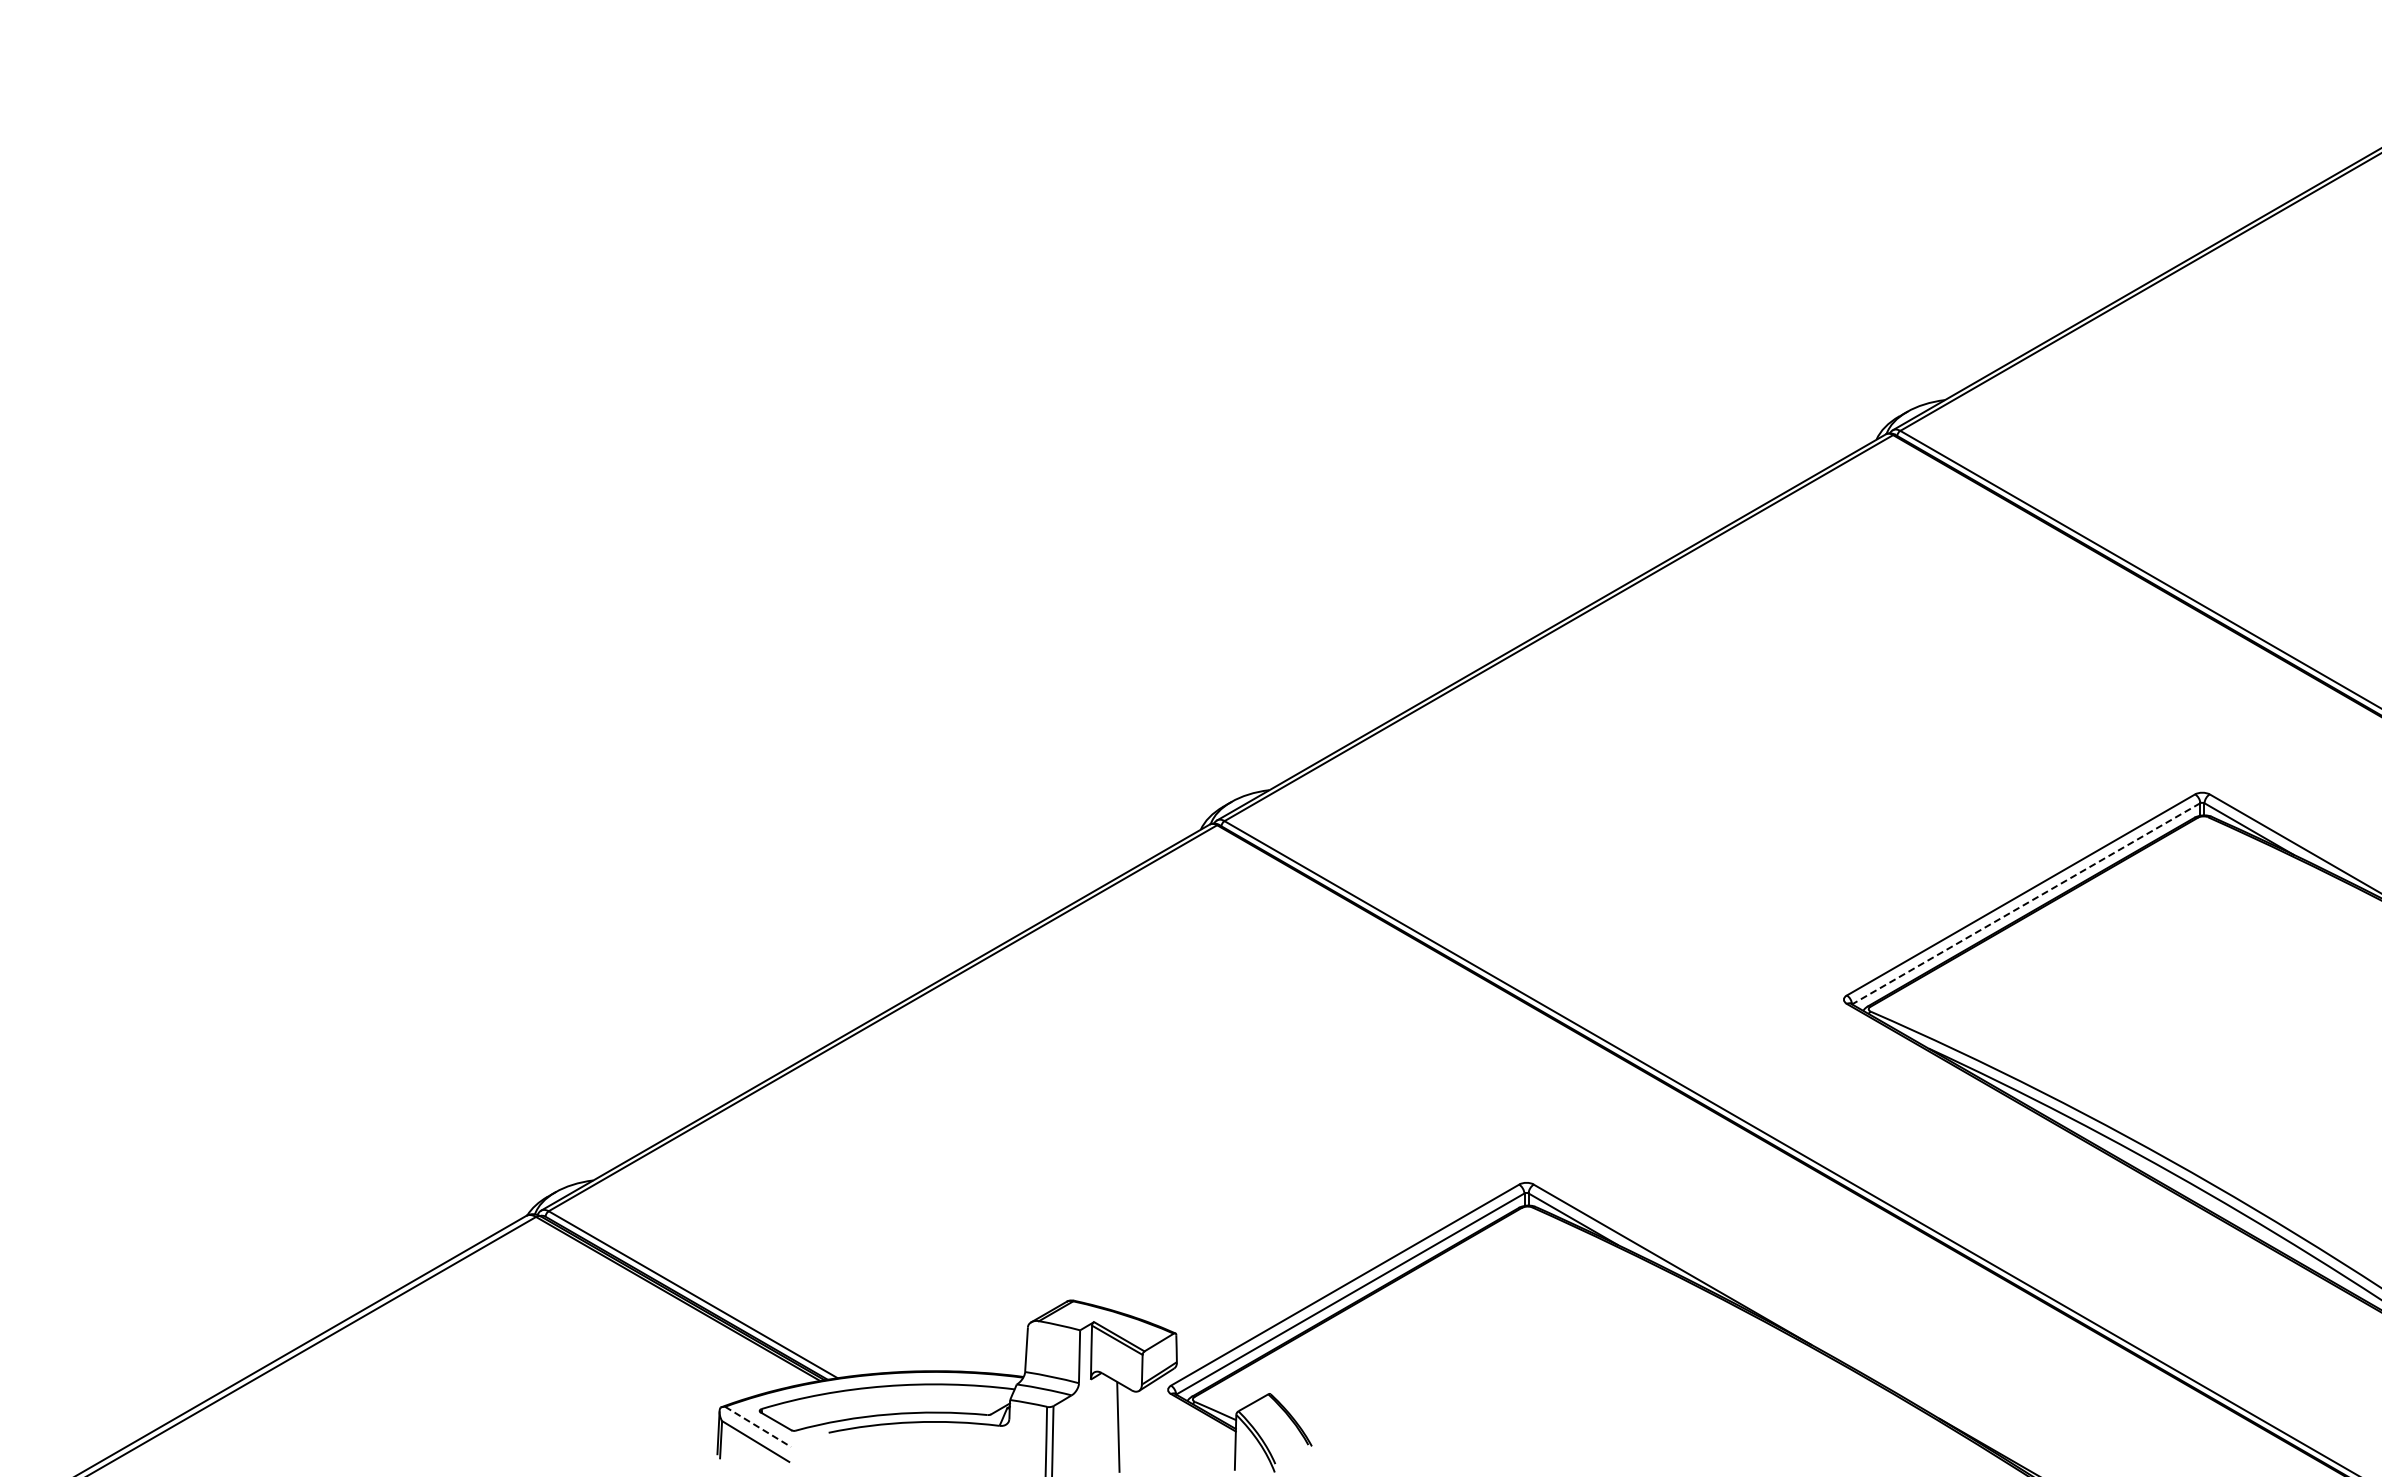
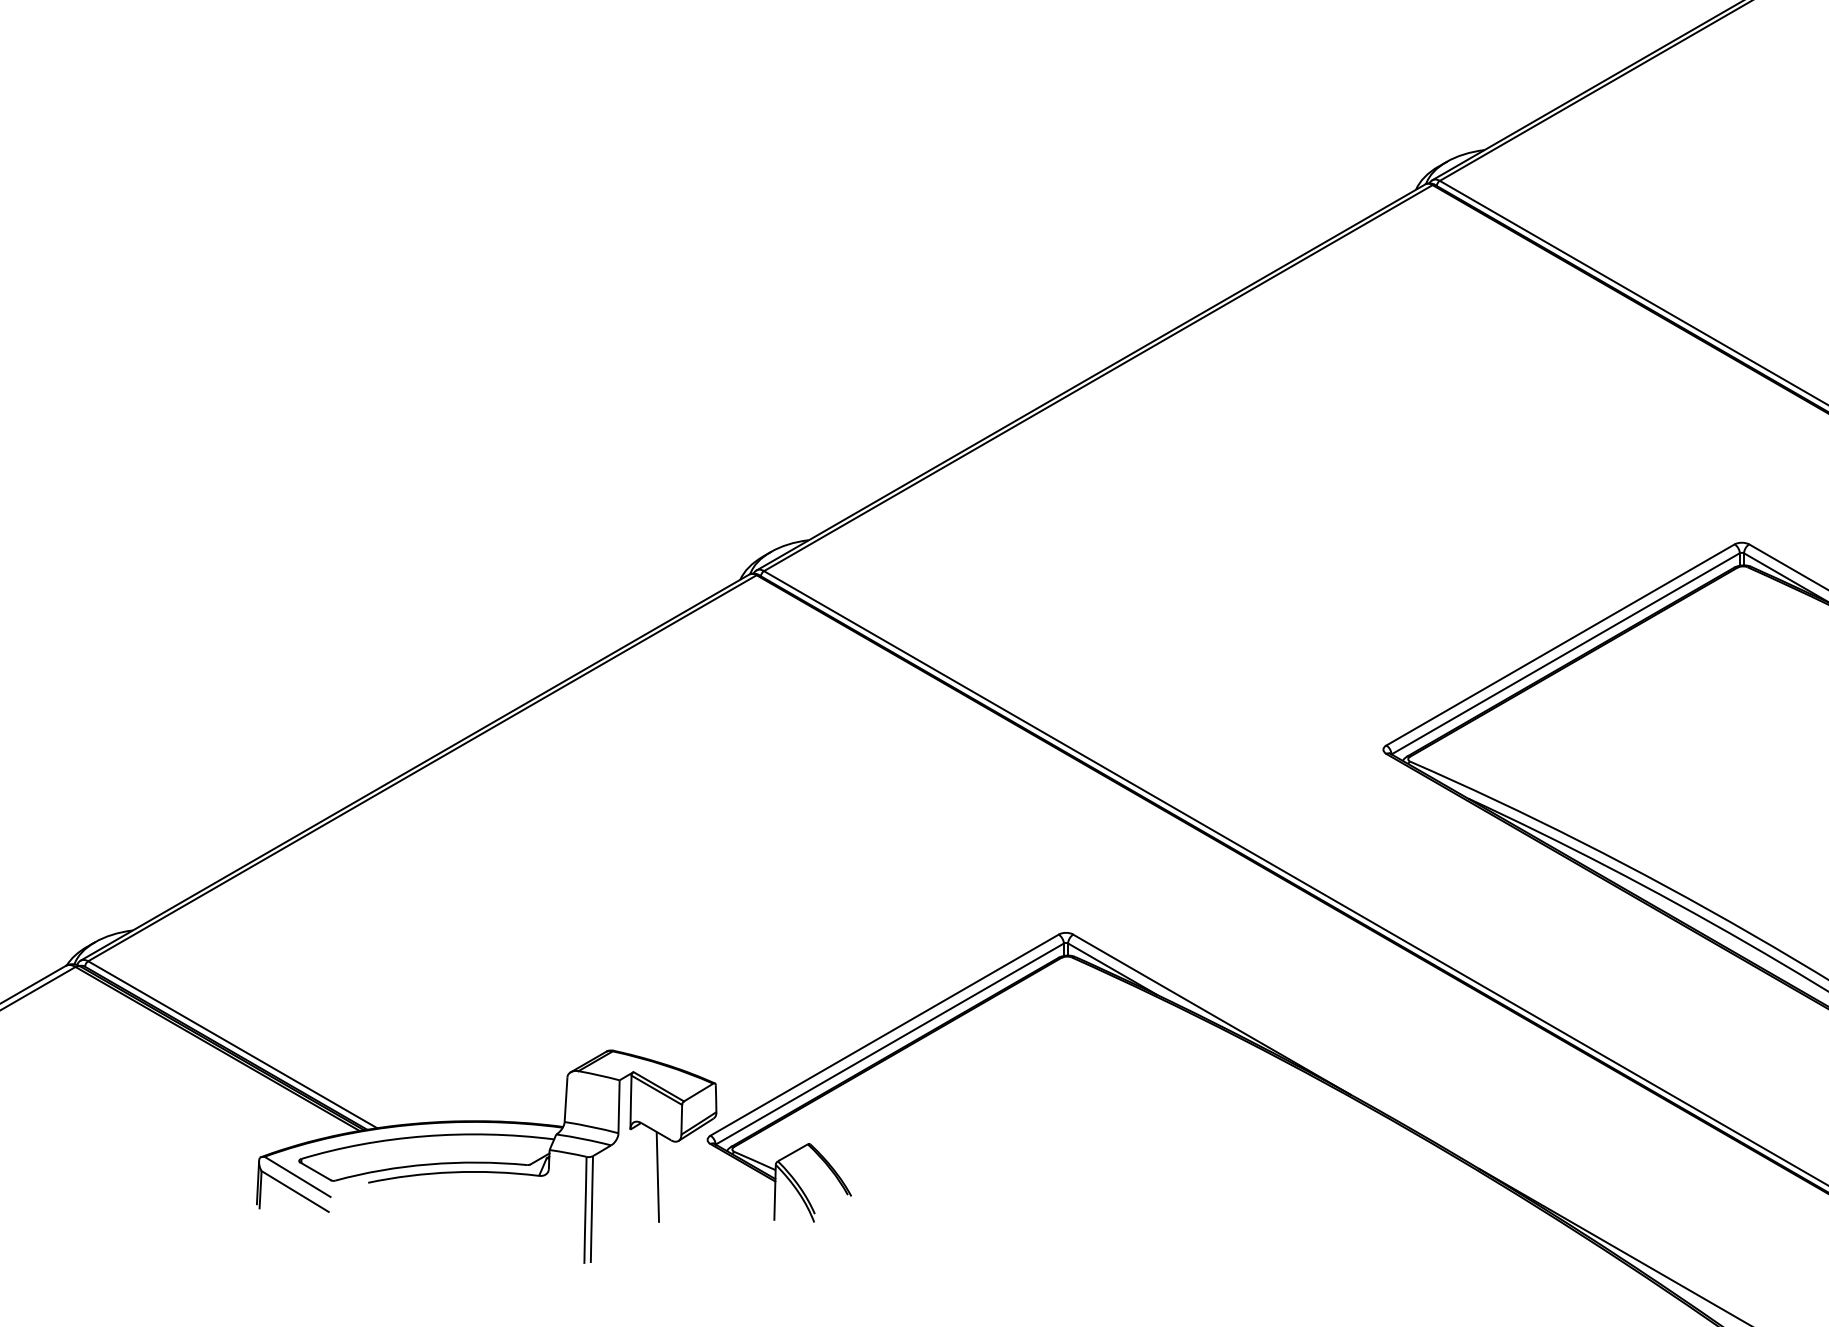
line: (2025, 904) -> (1565, 654), dashed -> solid
line: (758, 1426) -> (298, 1176), dashed -> solid

